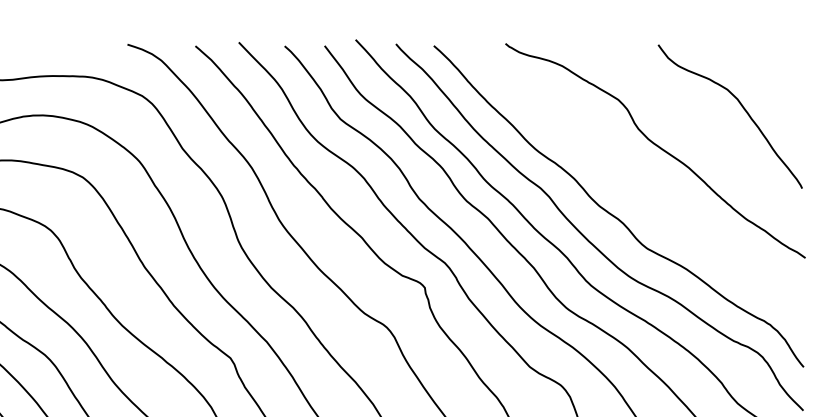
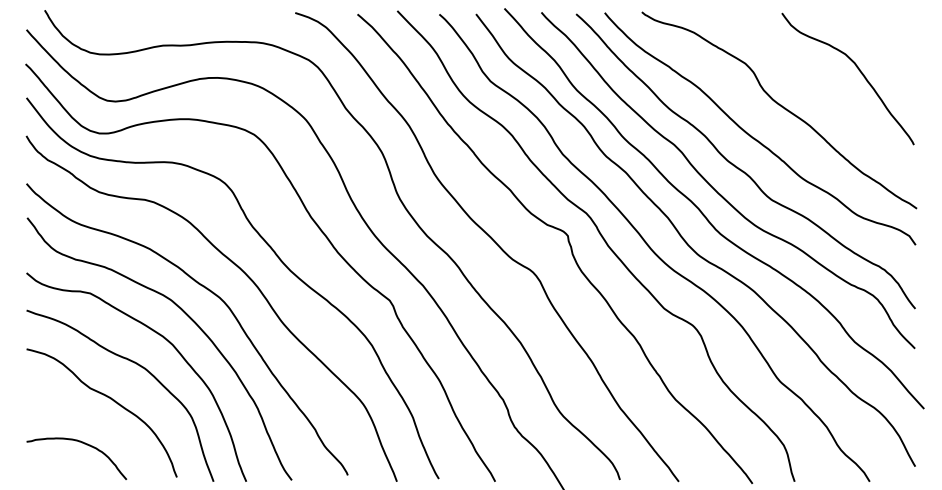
curve: (628, 180) -> (754, 137), added

